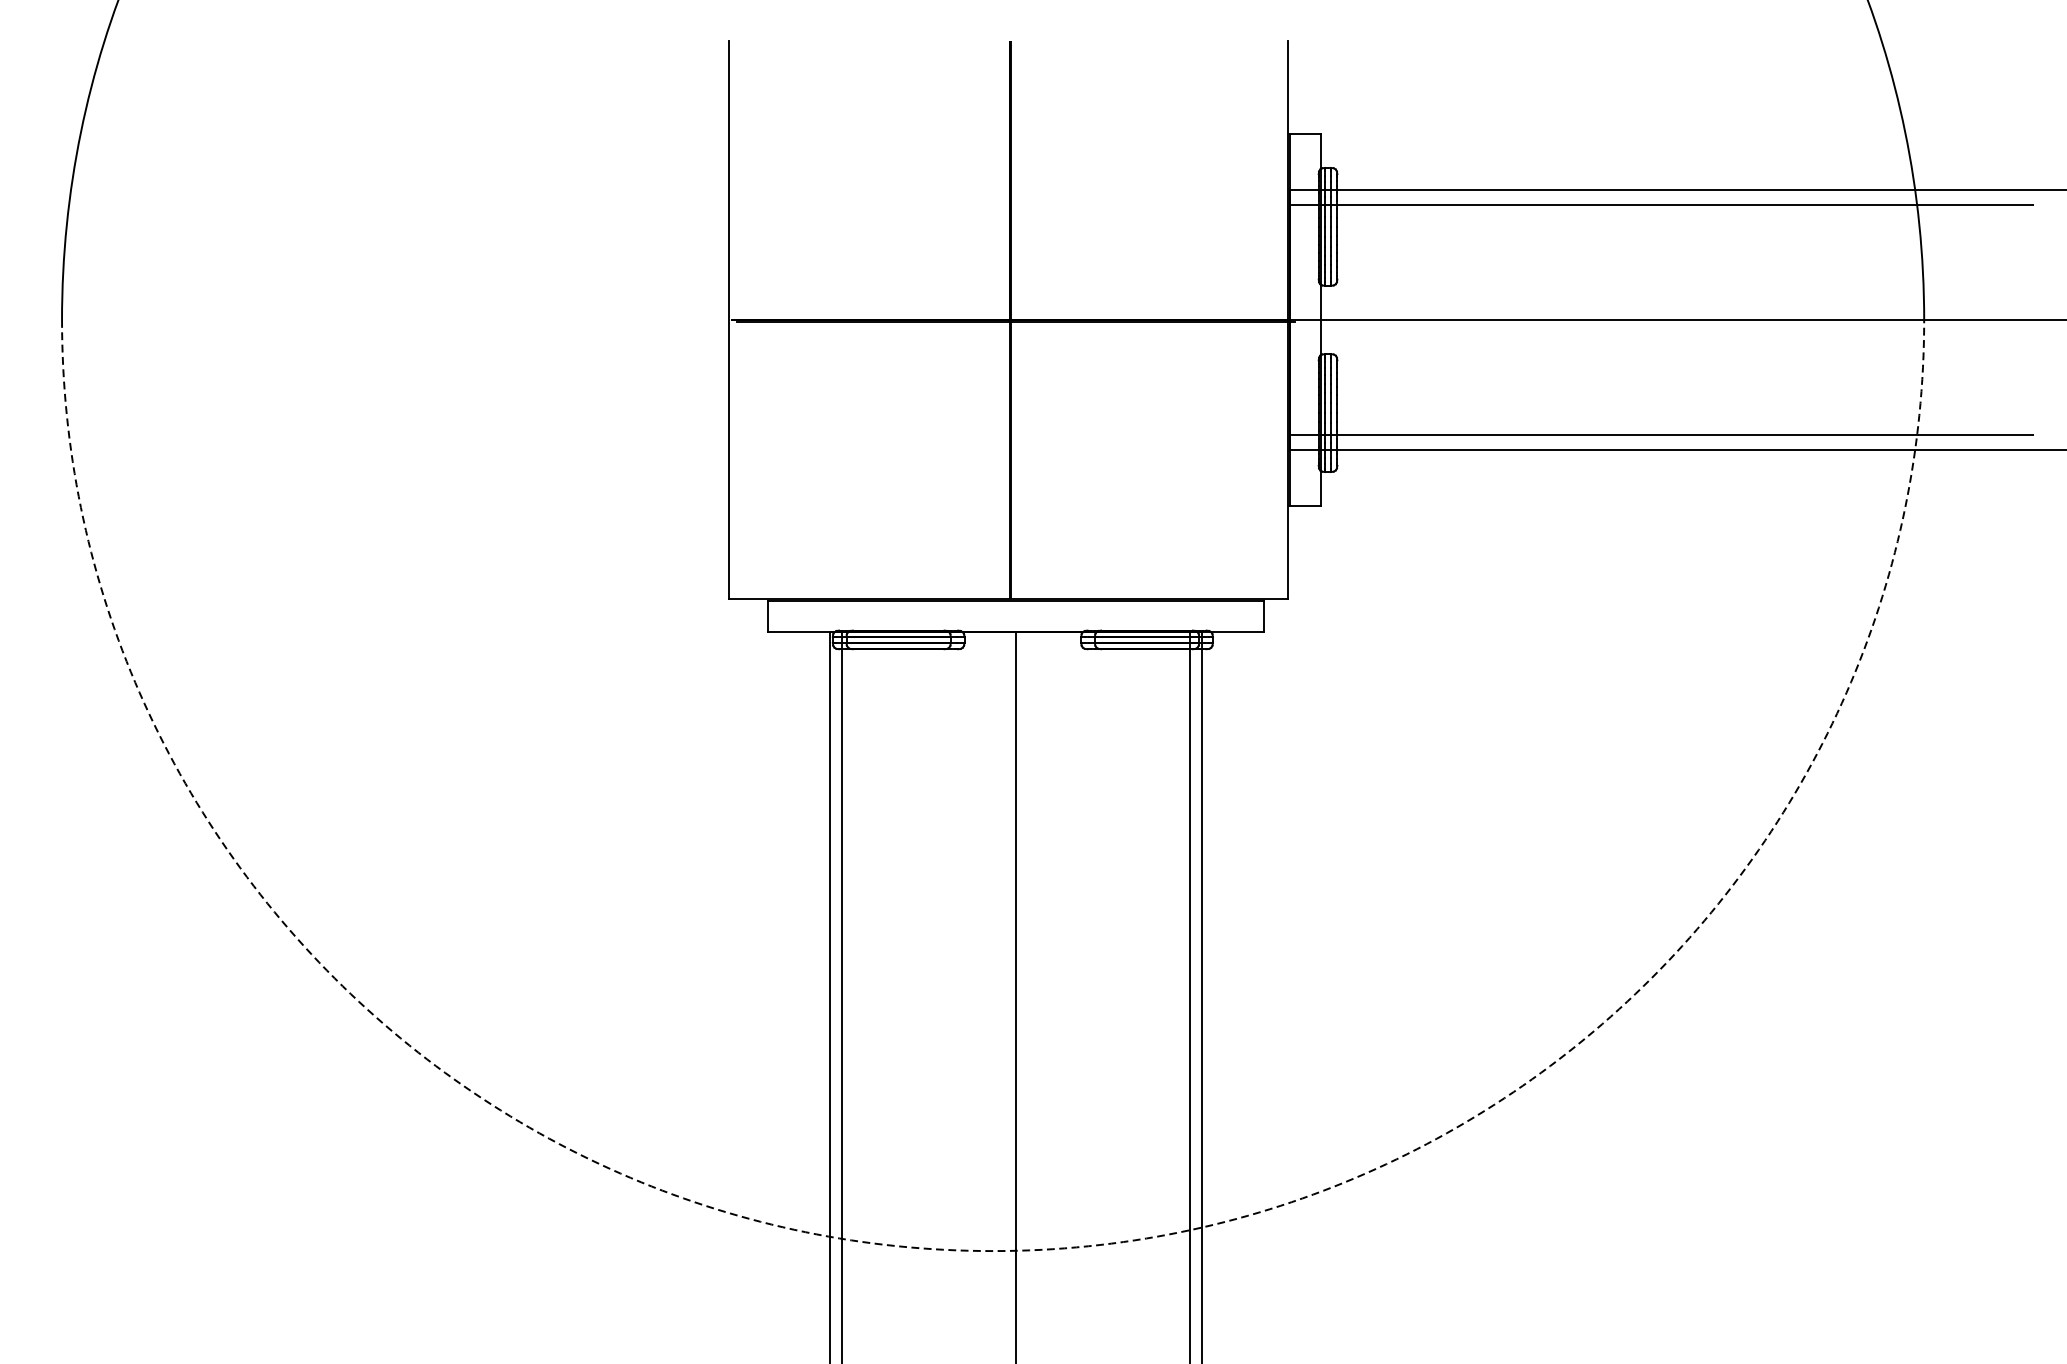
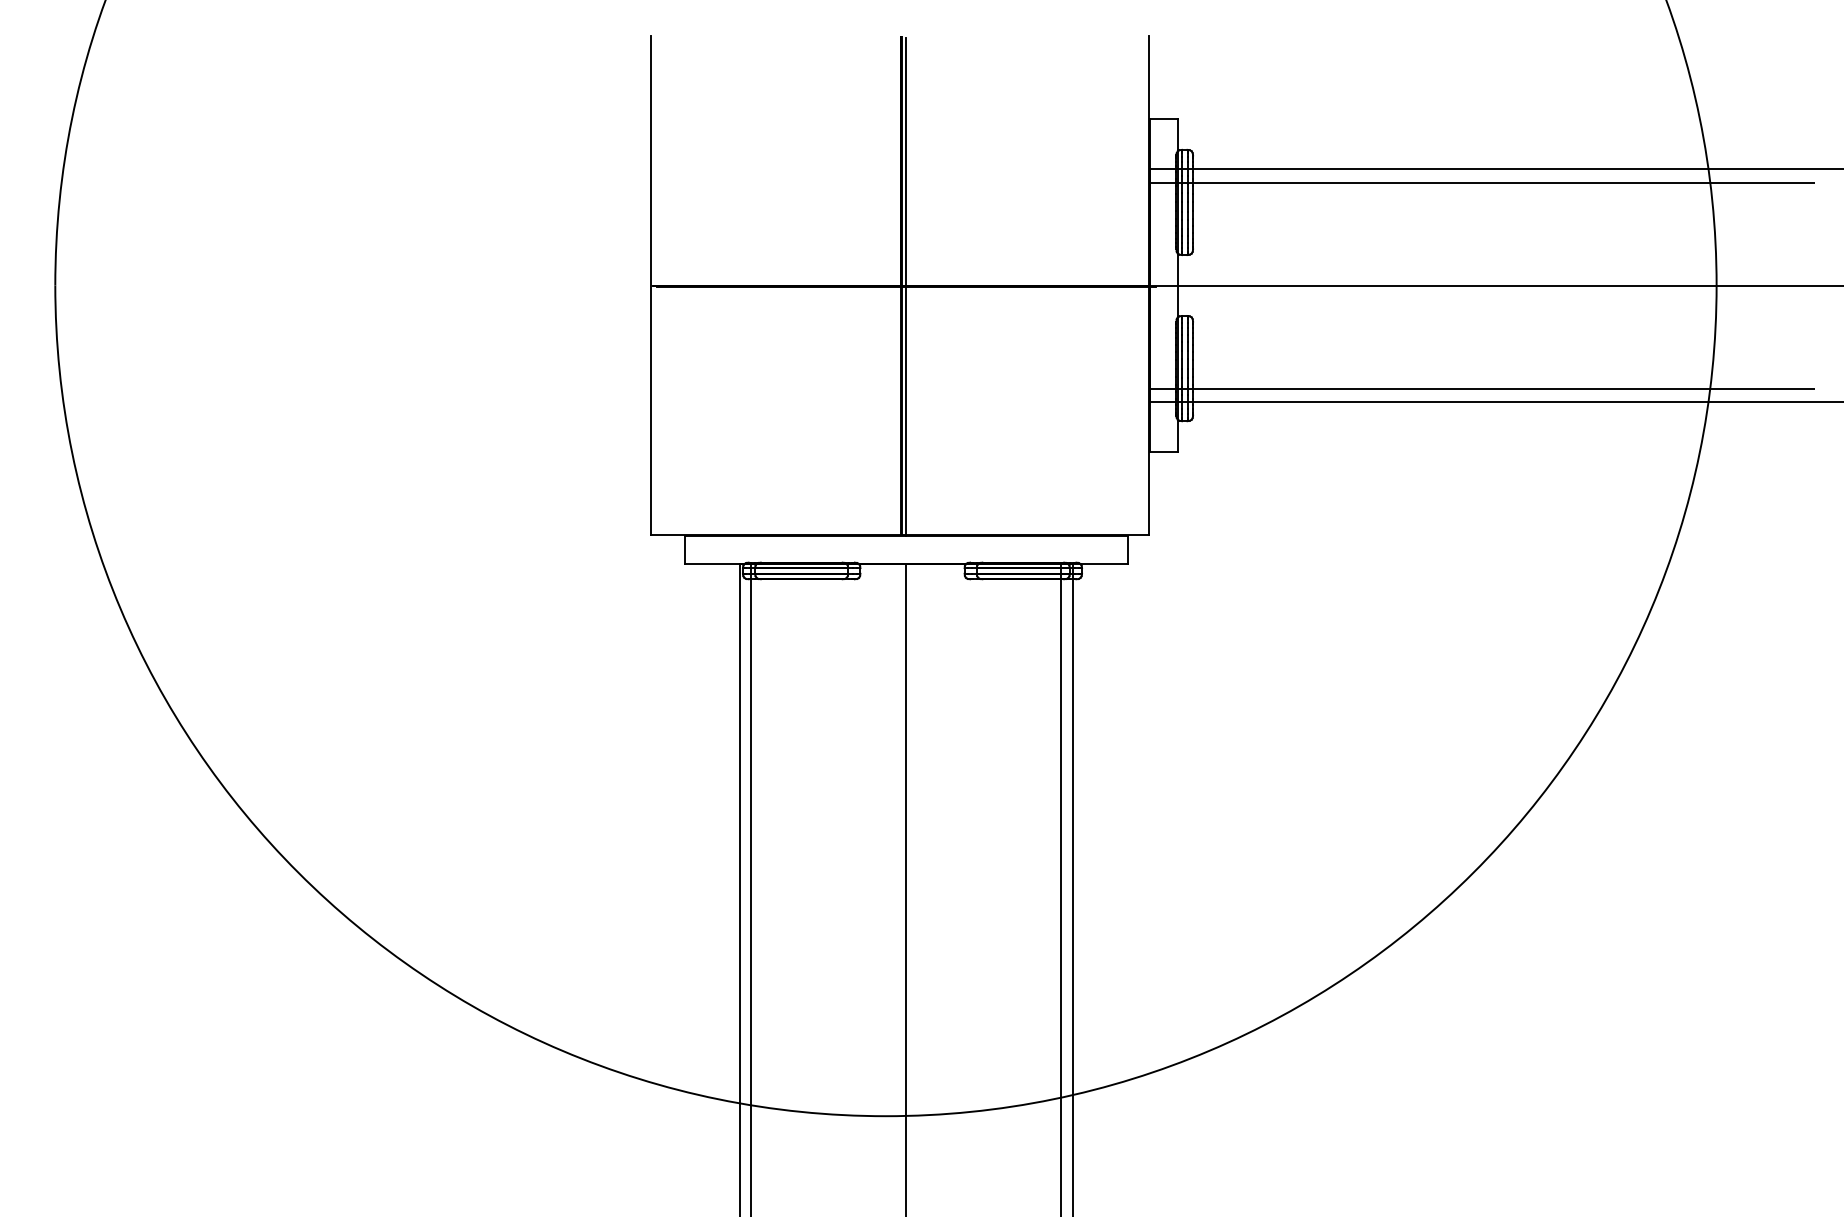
line: (1016, 321) -> (906, 286), added
arc: (992, 1251) -> (885, 1116), dashed -> solid

